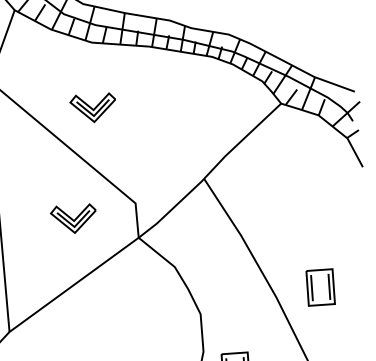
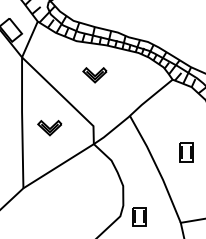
part: (92, 108) -> (94, 75), moved
part: (73, 219) -> (49, 128), moved
part: (320, 287) -> (186, 152), moved

